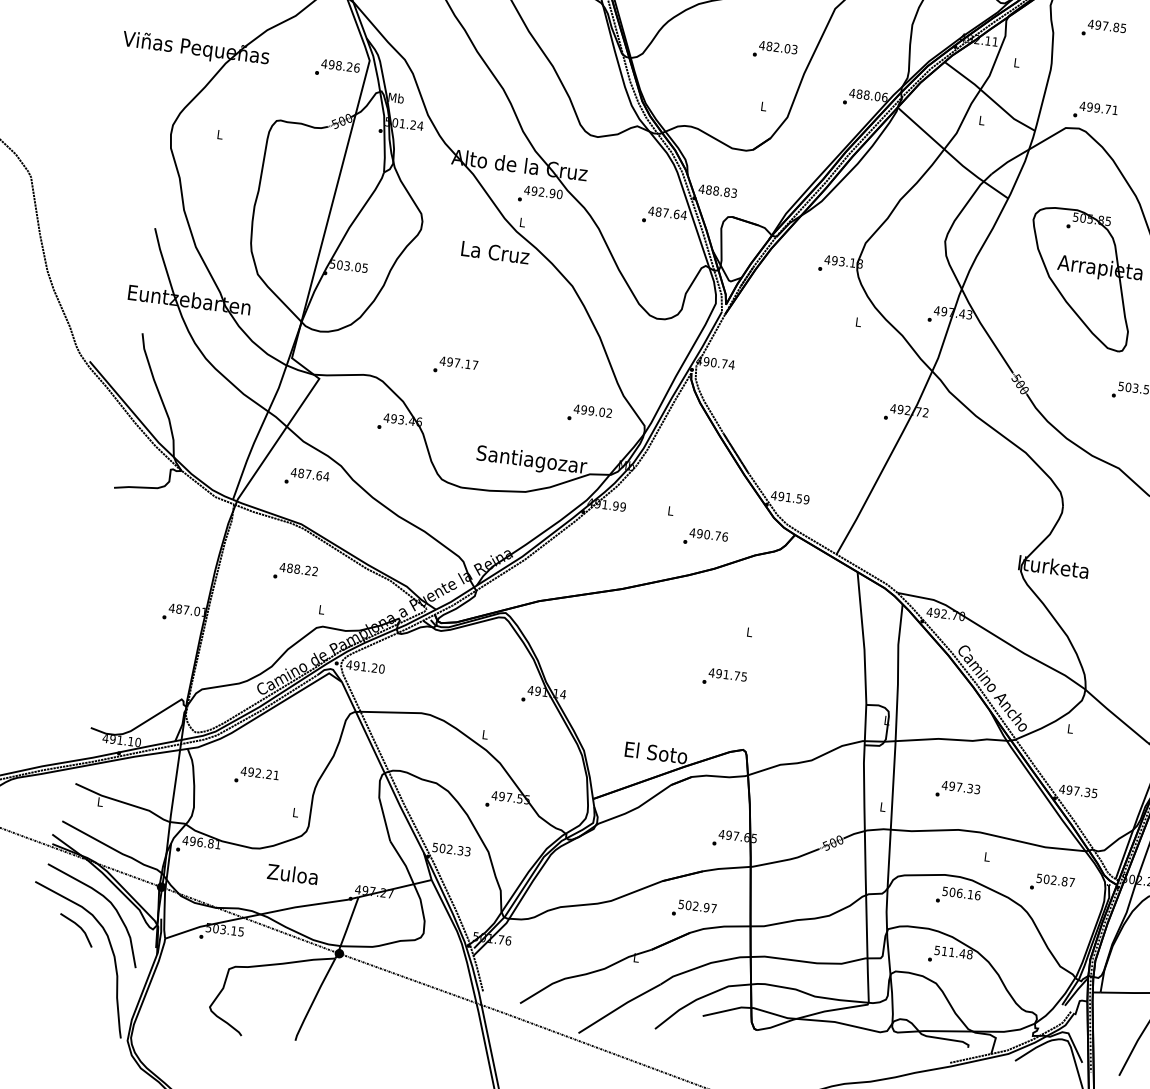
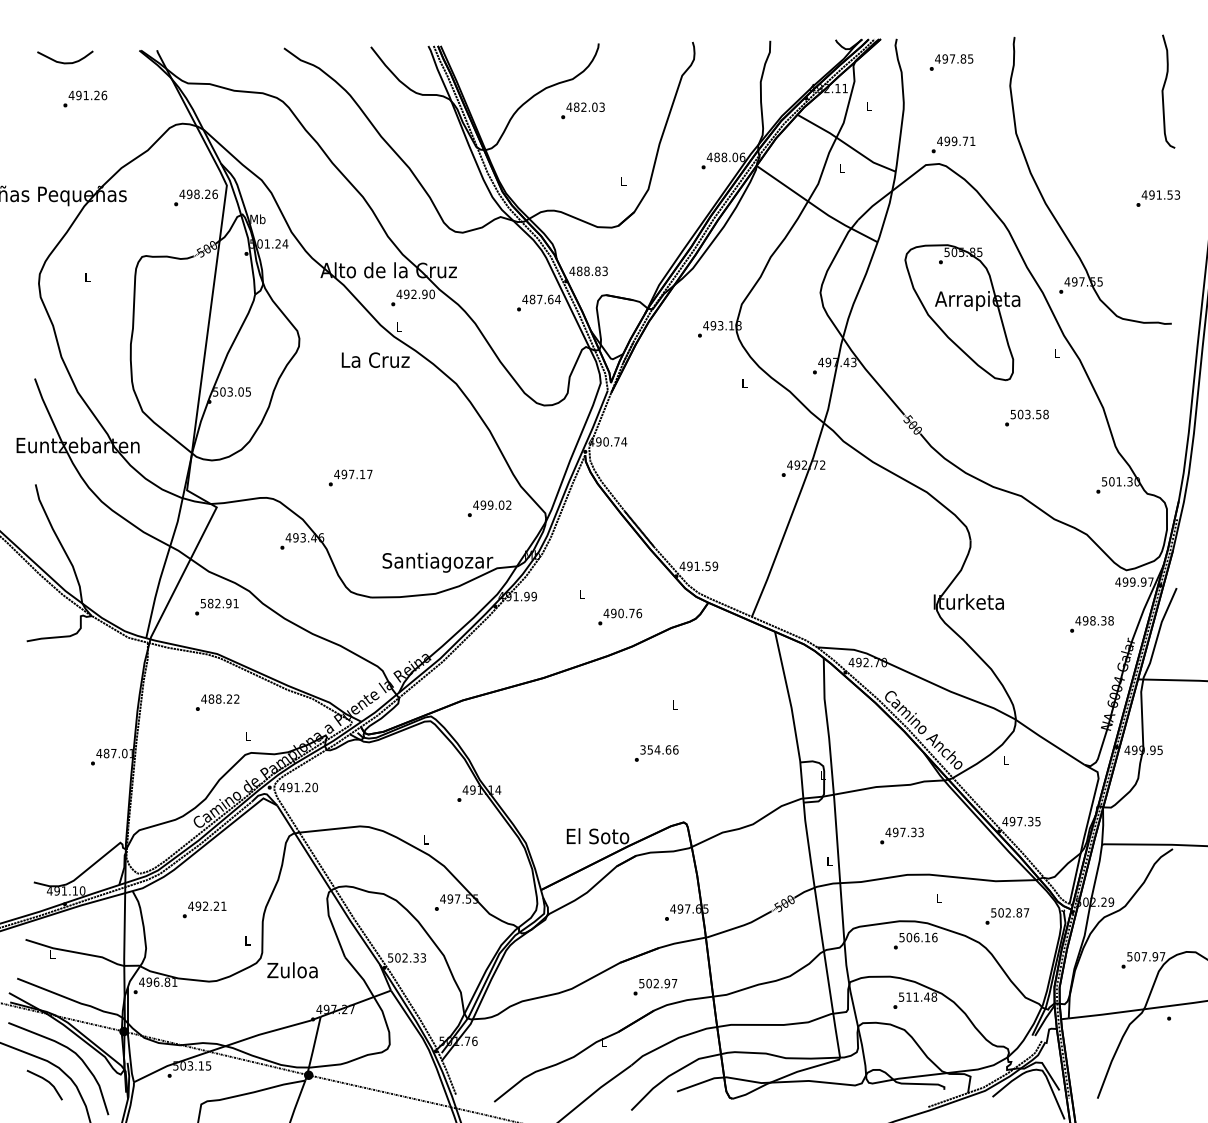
text: (774, 50) -> (582, 110), moved
text: (309, 474) -> (219, 603), 487.64 -> 582.91
text: (728, 674) -> (659, 749), 491.75 -> 354.66
text: (292, 874) -> (292, 970), moved

